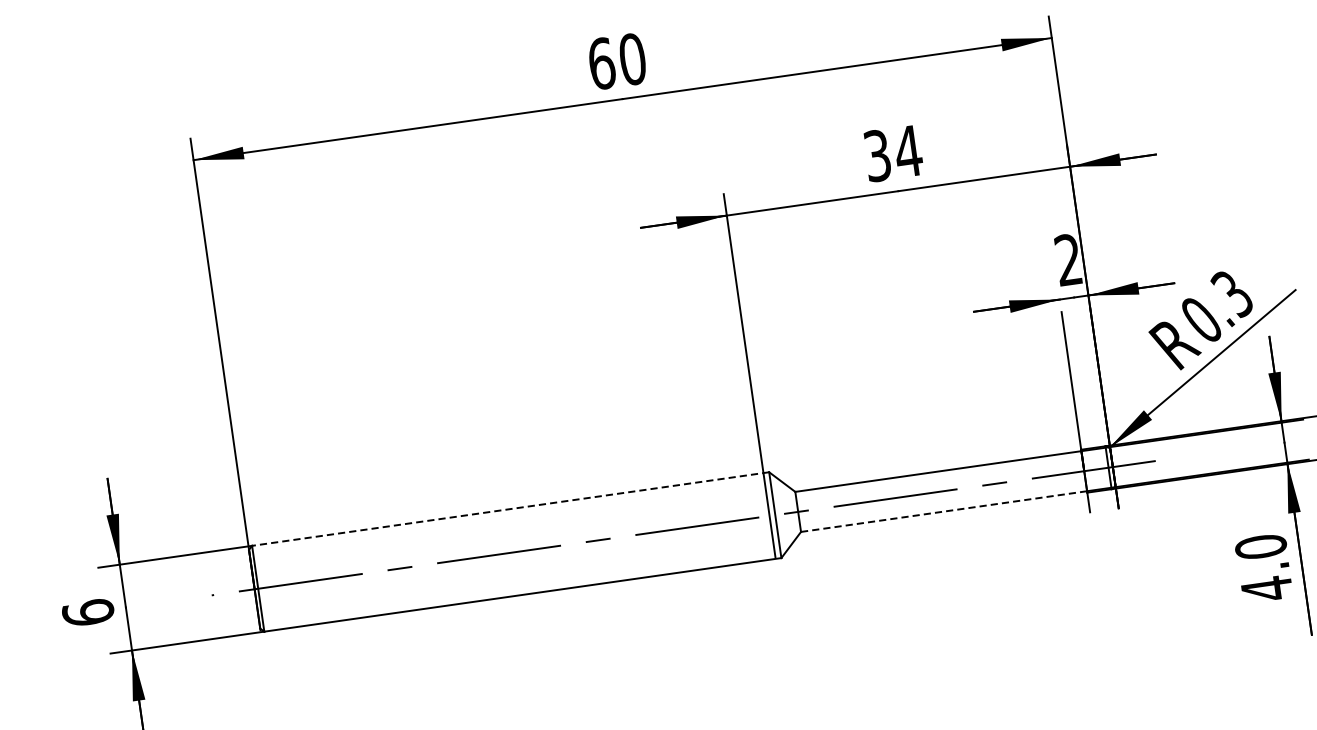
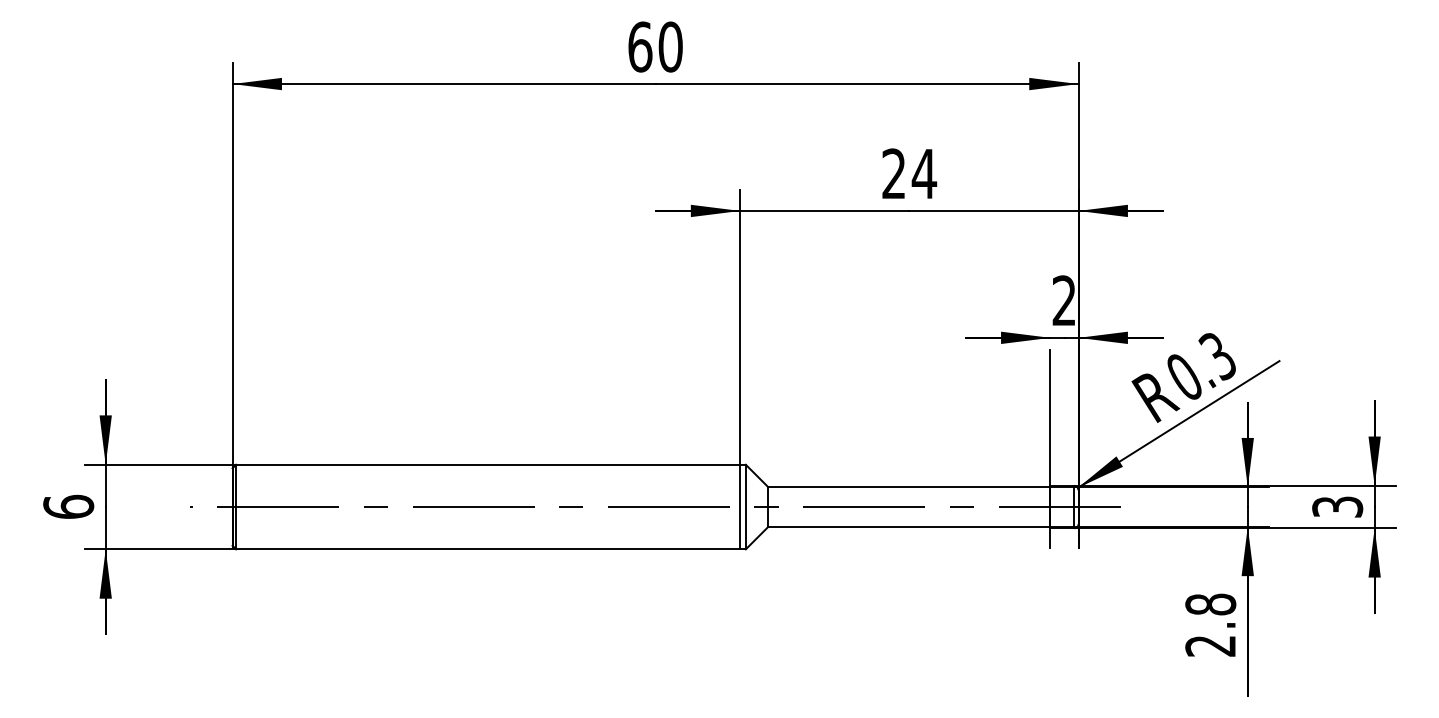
text: (876, 155) -> (893, 173), 34 -> 24
line: (510, 508) -> (490, 464), dashed -> solid
line: (944, 511) -> (909, 526), dashed -> solid
text: (1263, 568) -> (1210, 625), 4.0 -> 2.8

